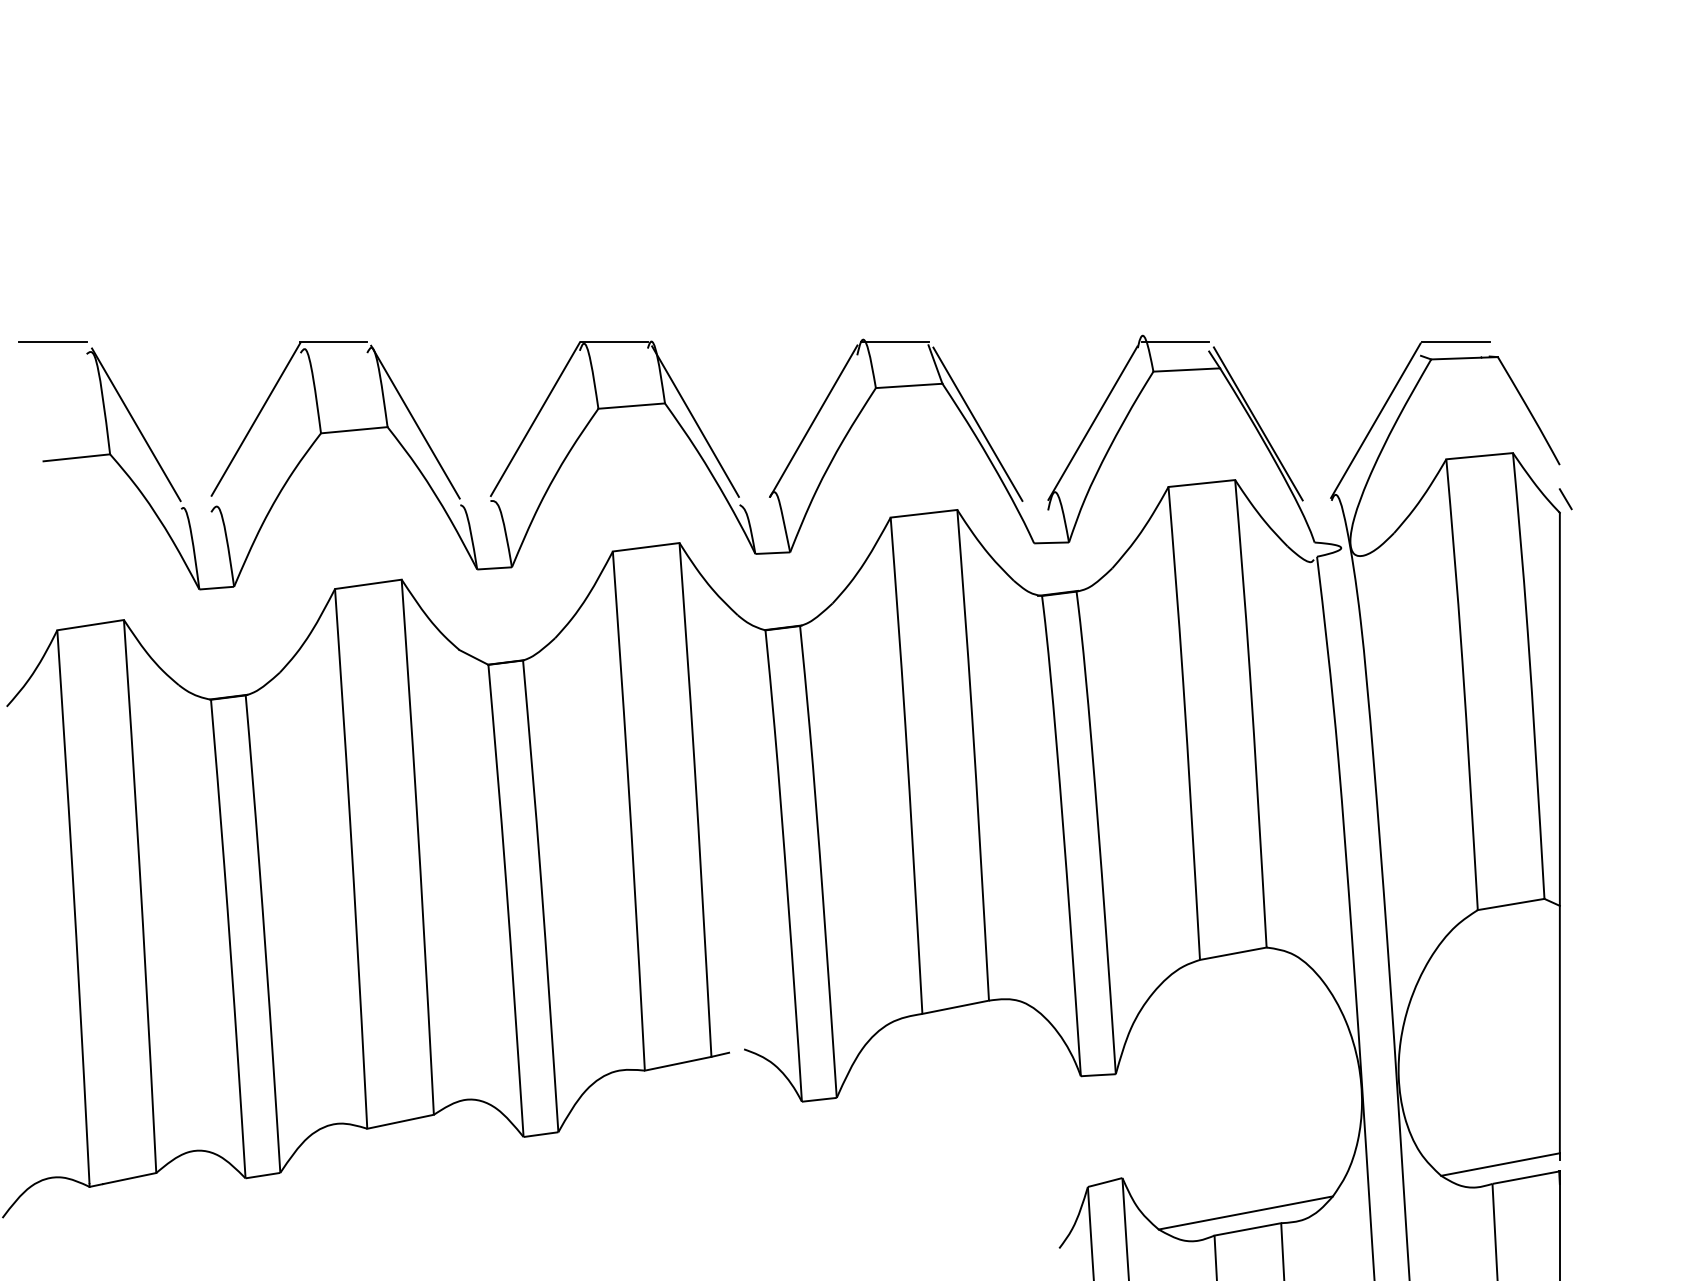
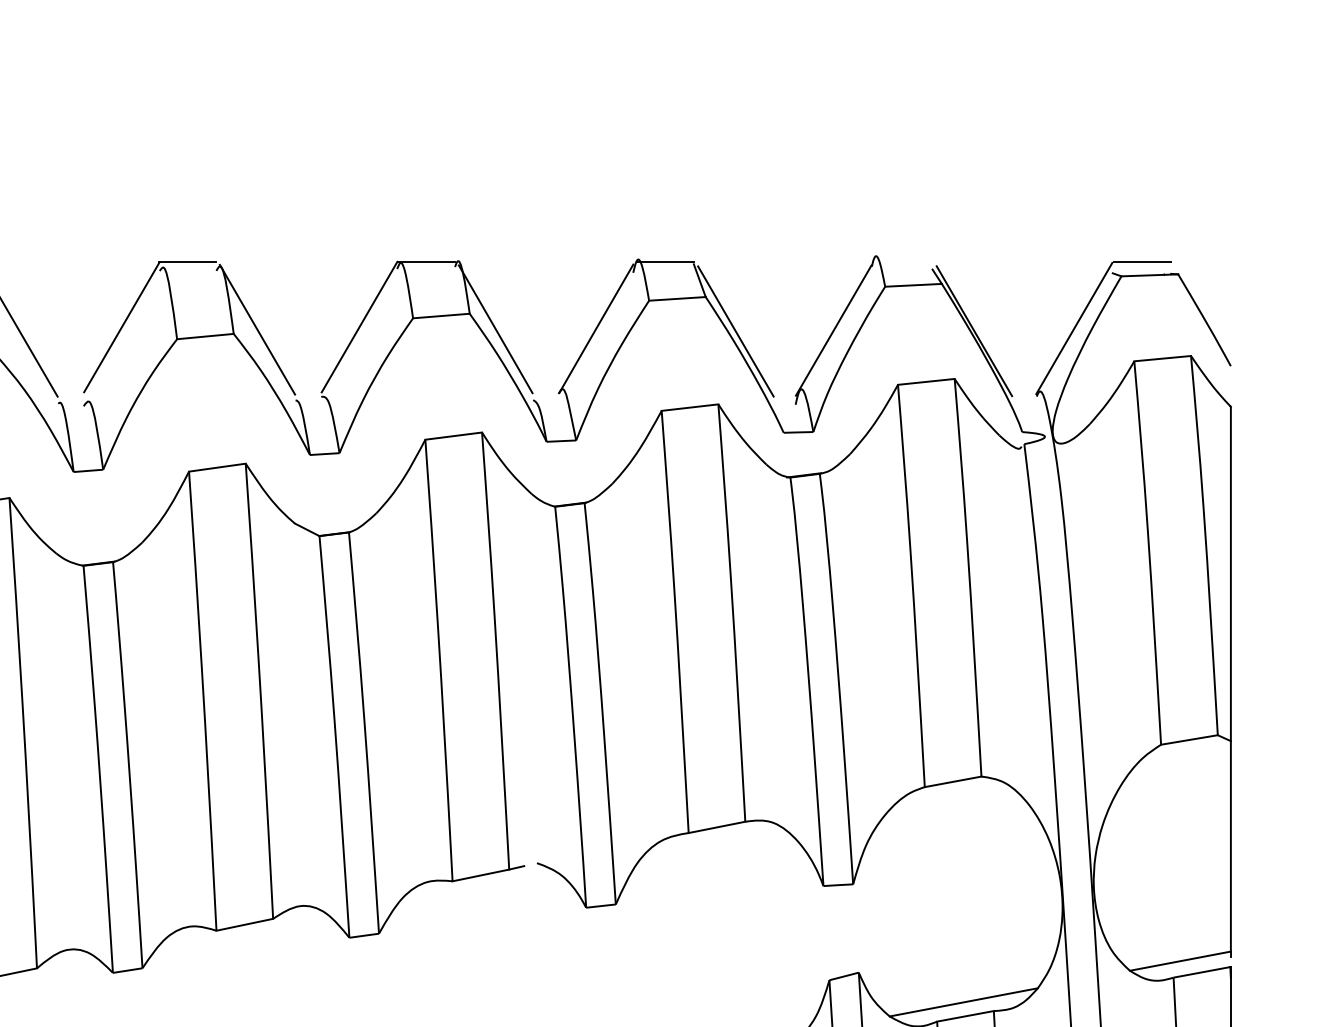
line: (1175, 342) -> (903, 261), removed
line: (1565, 499) -> (1235, 395), removed

